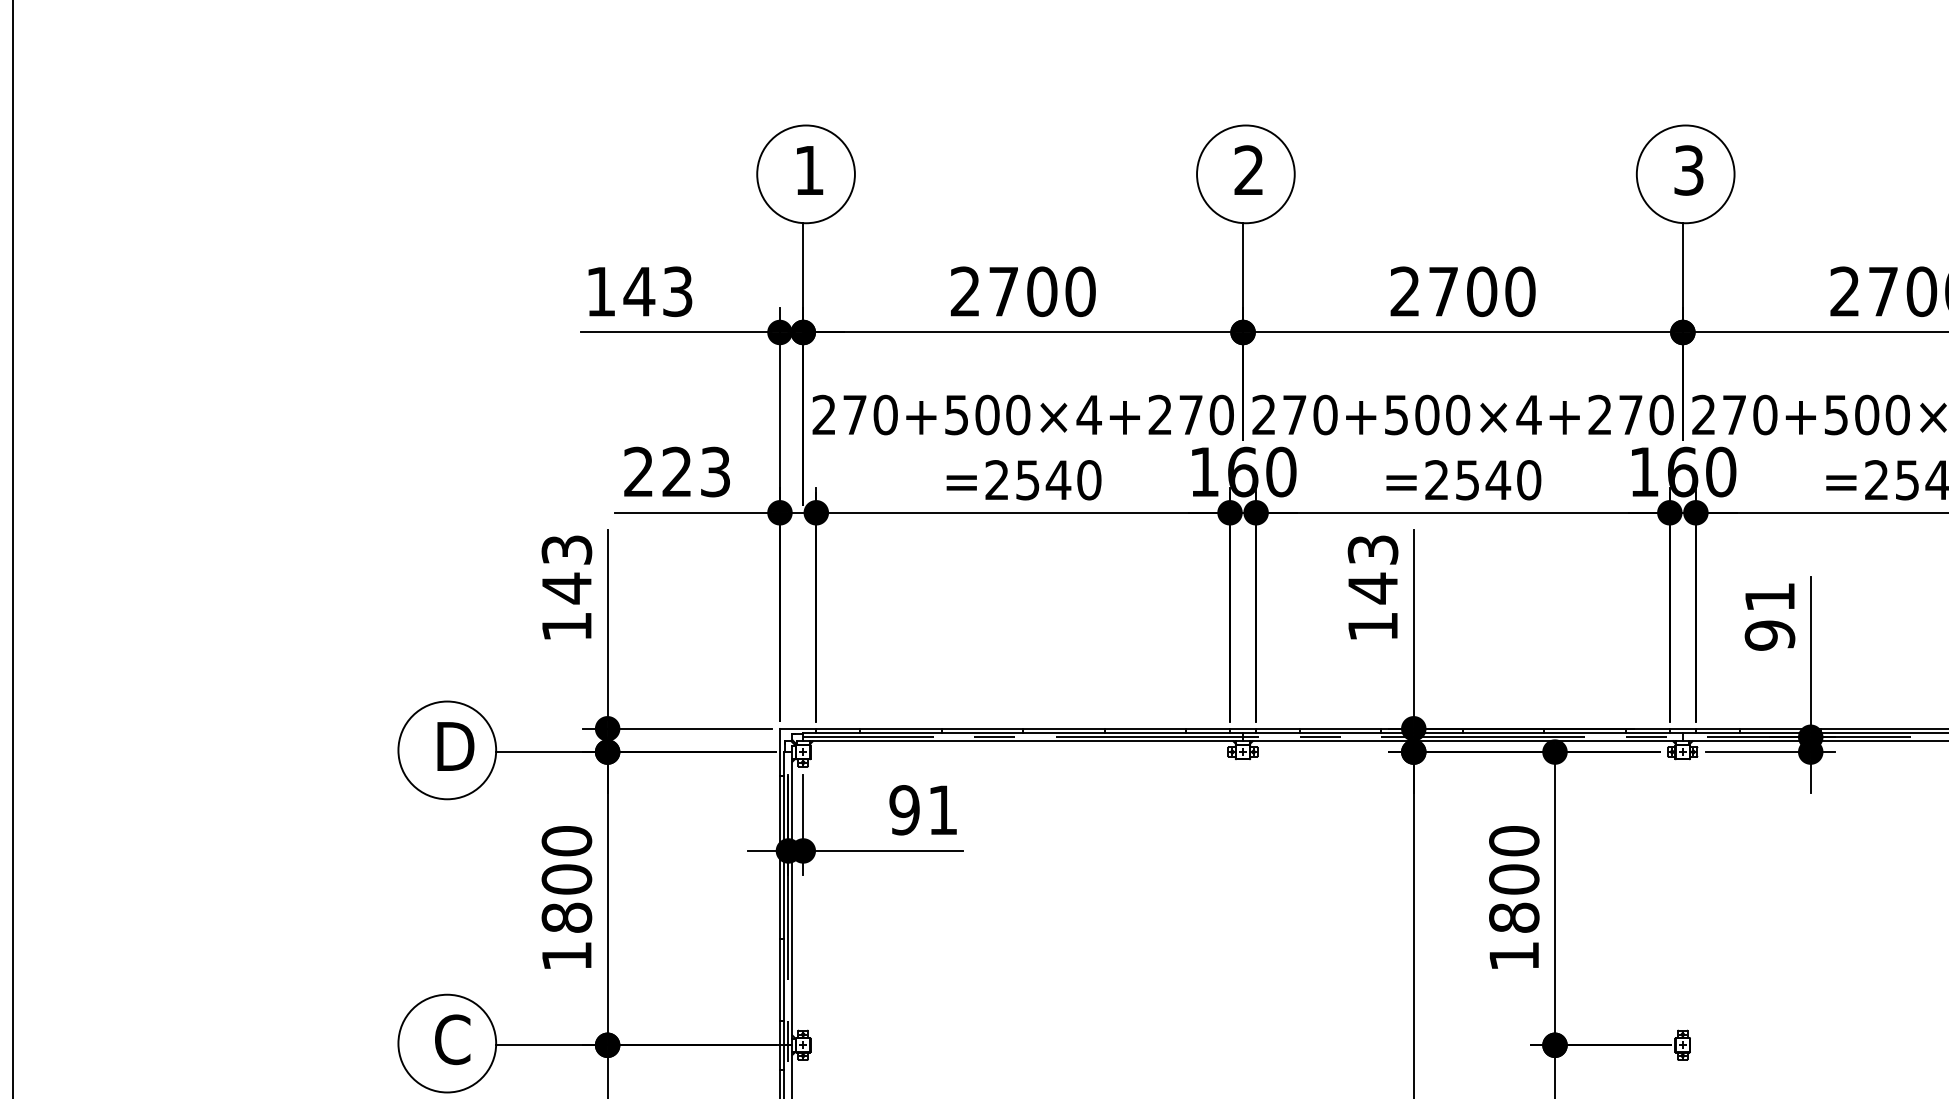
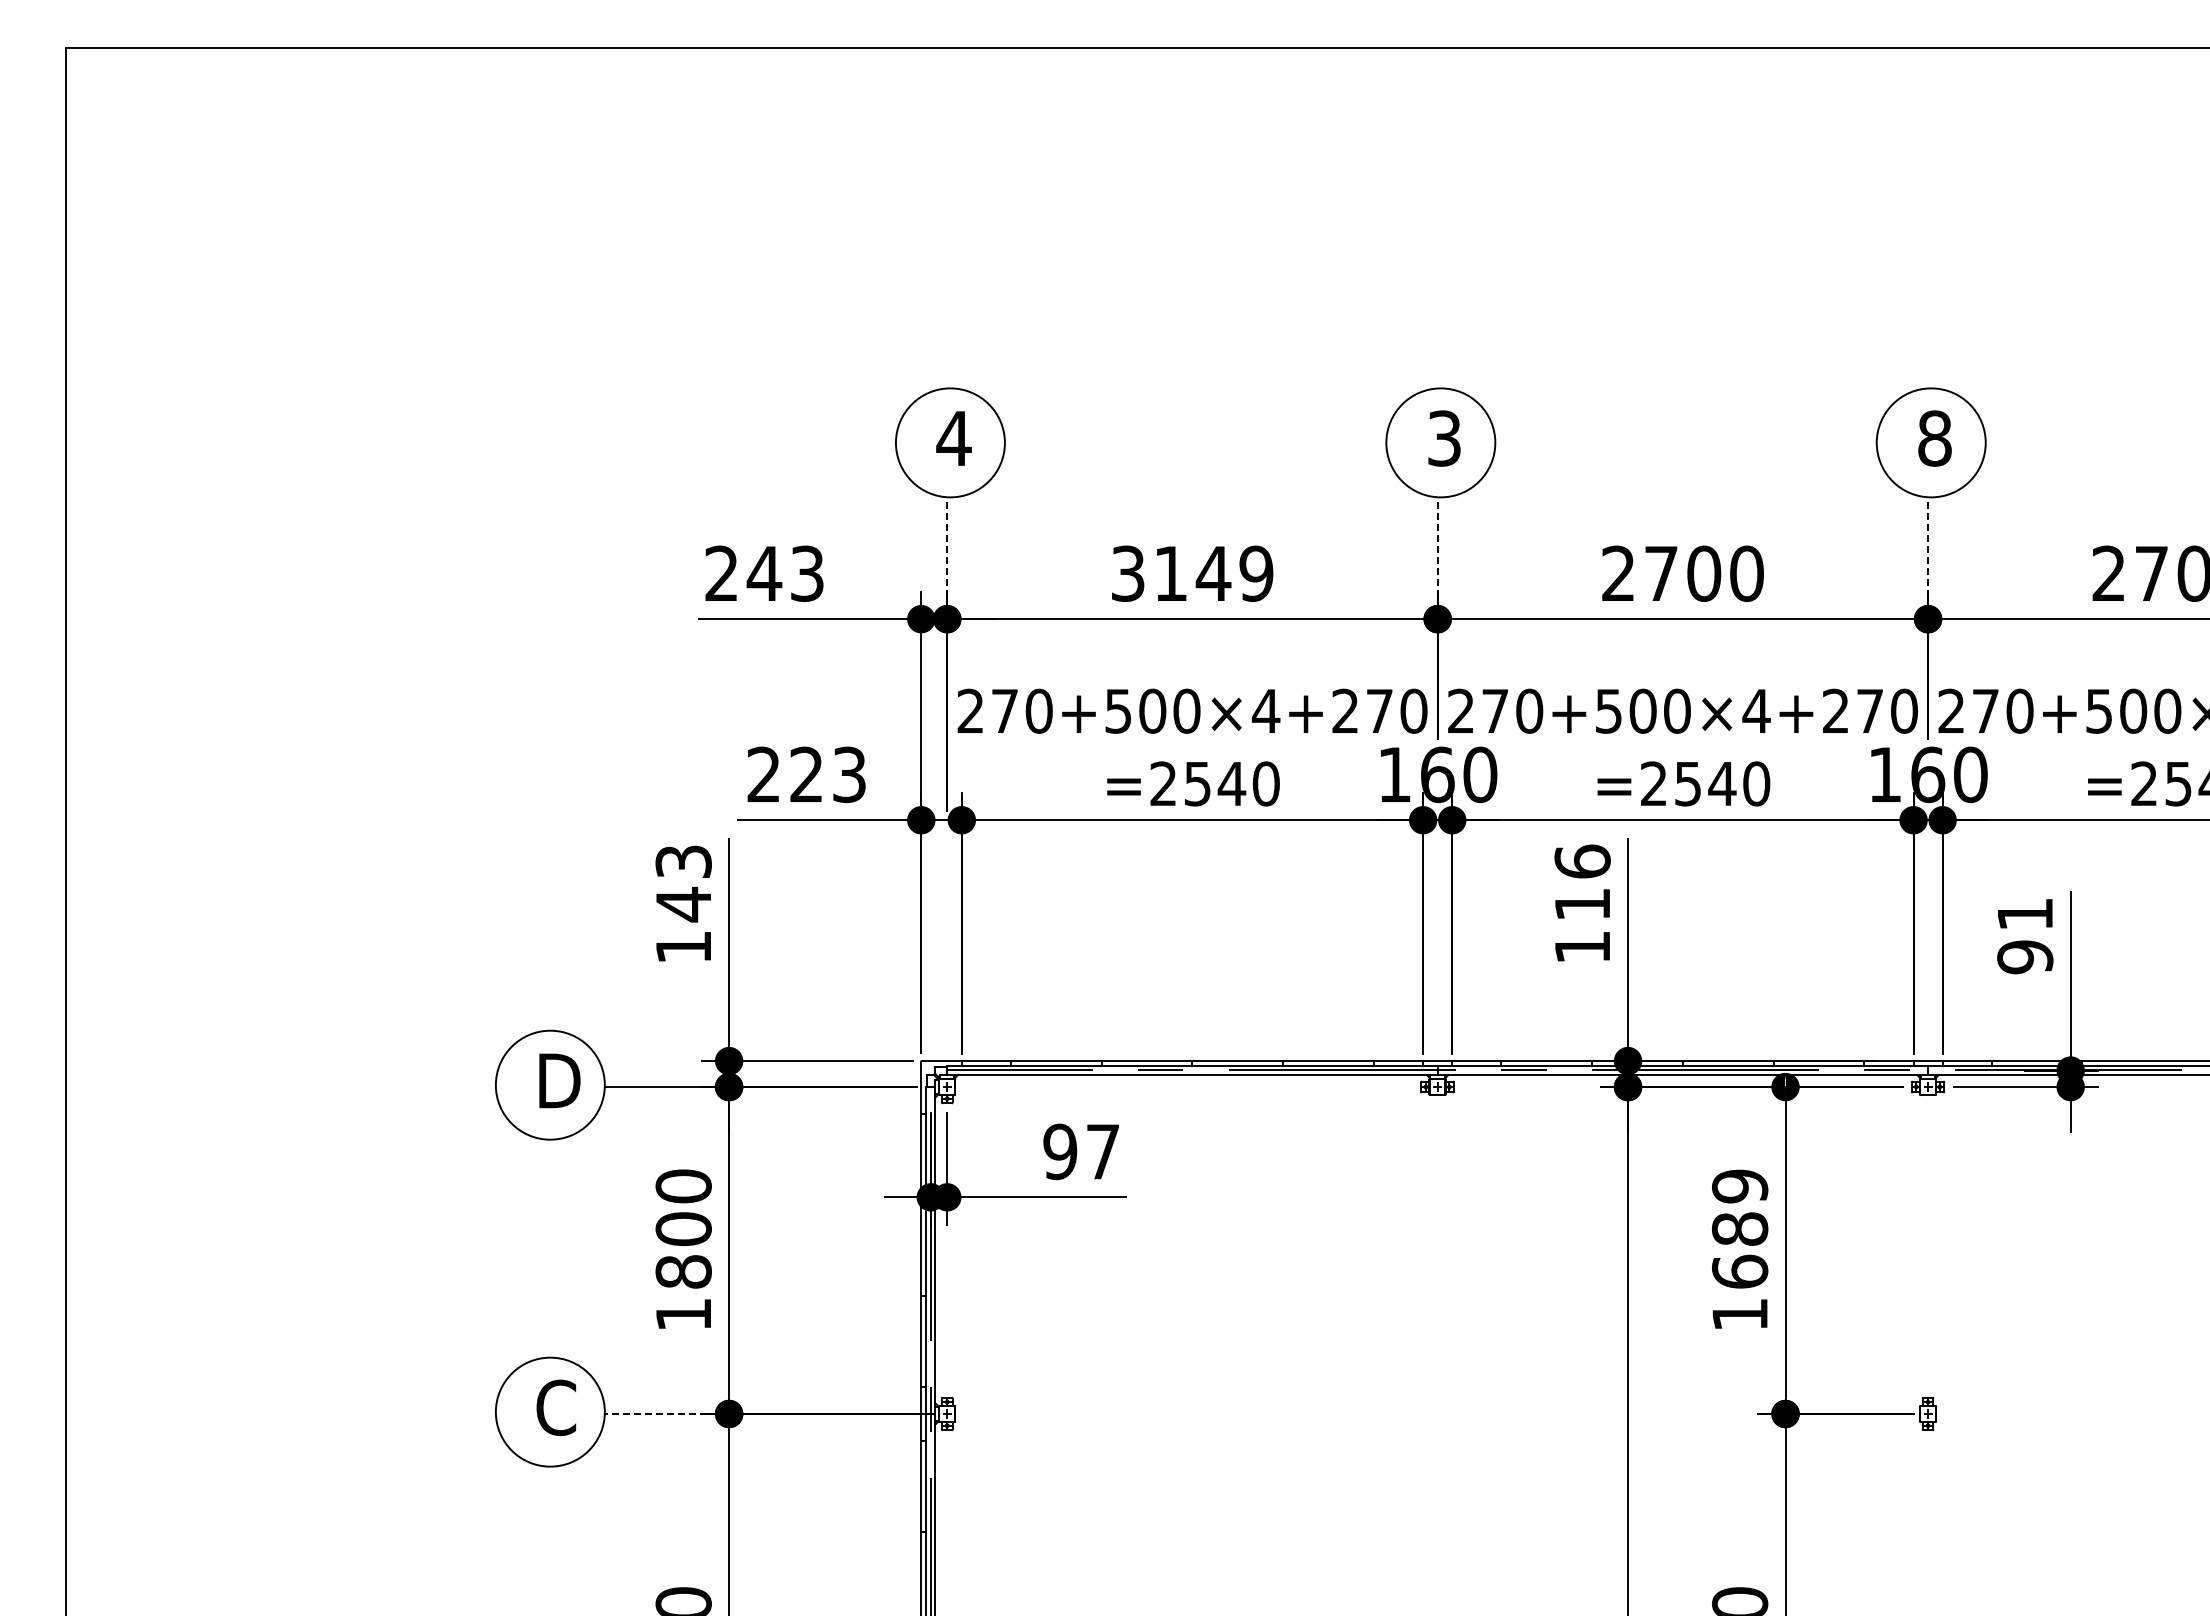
text: (808, 170) -> (953, 438), 1 -> 4
text: (1249, 170) -> (1444, 438), 2 -> 3
text: (1688, 170) -> (1934, 438), 3 -> 8
line: (803, 267) -> (947, 546), solid -> dashed
line: (1242, 267) -> (1437, 546), solid -> dashed
line: (1683, 267) -> (1928, 546), solid -> dashed
text: (600, 290) -> (721, 572), 143 -> 243
text: (1023, 291) -> (1192, 573), 2700 -> 3149
text: (1372, 569) -> (1582, 883), 143 -> 116
text: (942, 809) -> (1102, 1151), 91 -> 97
text: (1514, 878) -> (1740, 1228), 1800 -> 1689
line: (541, 1044) -> (655, 1413), solid -> dashed

